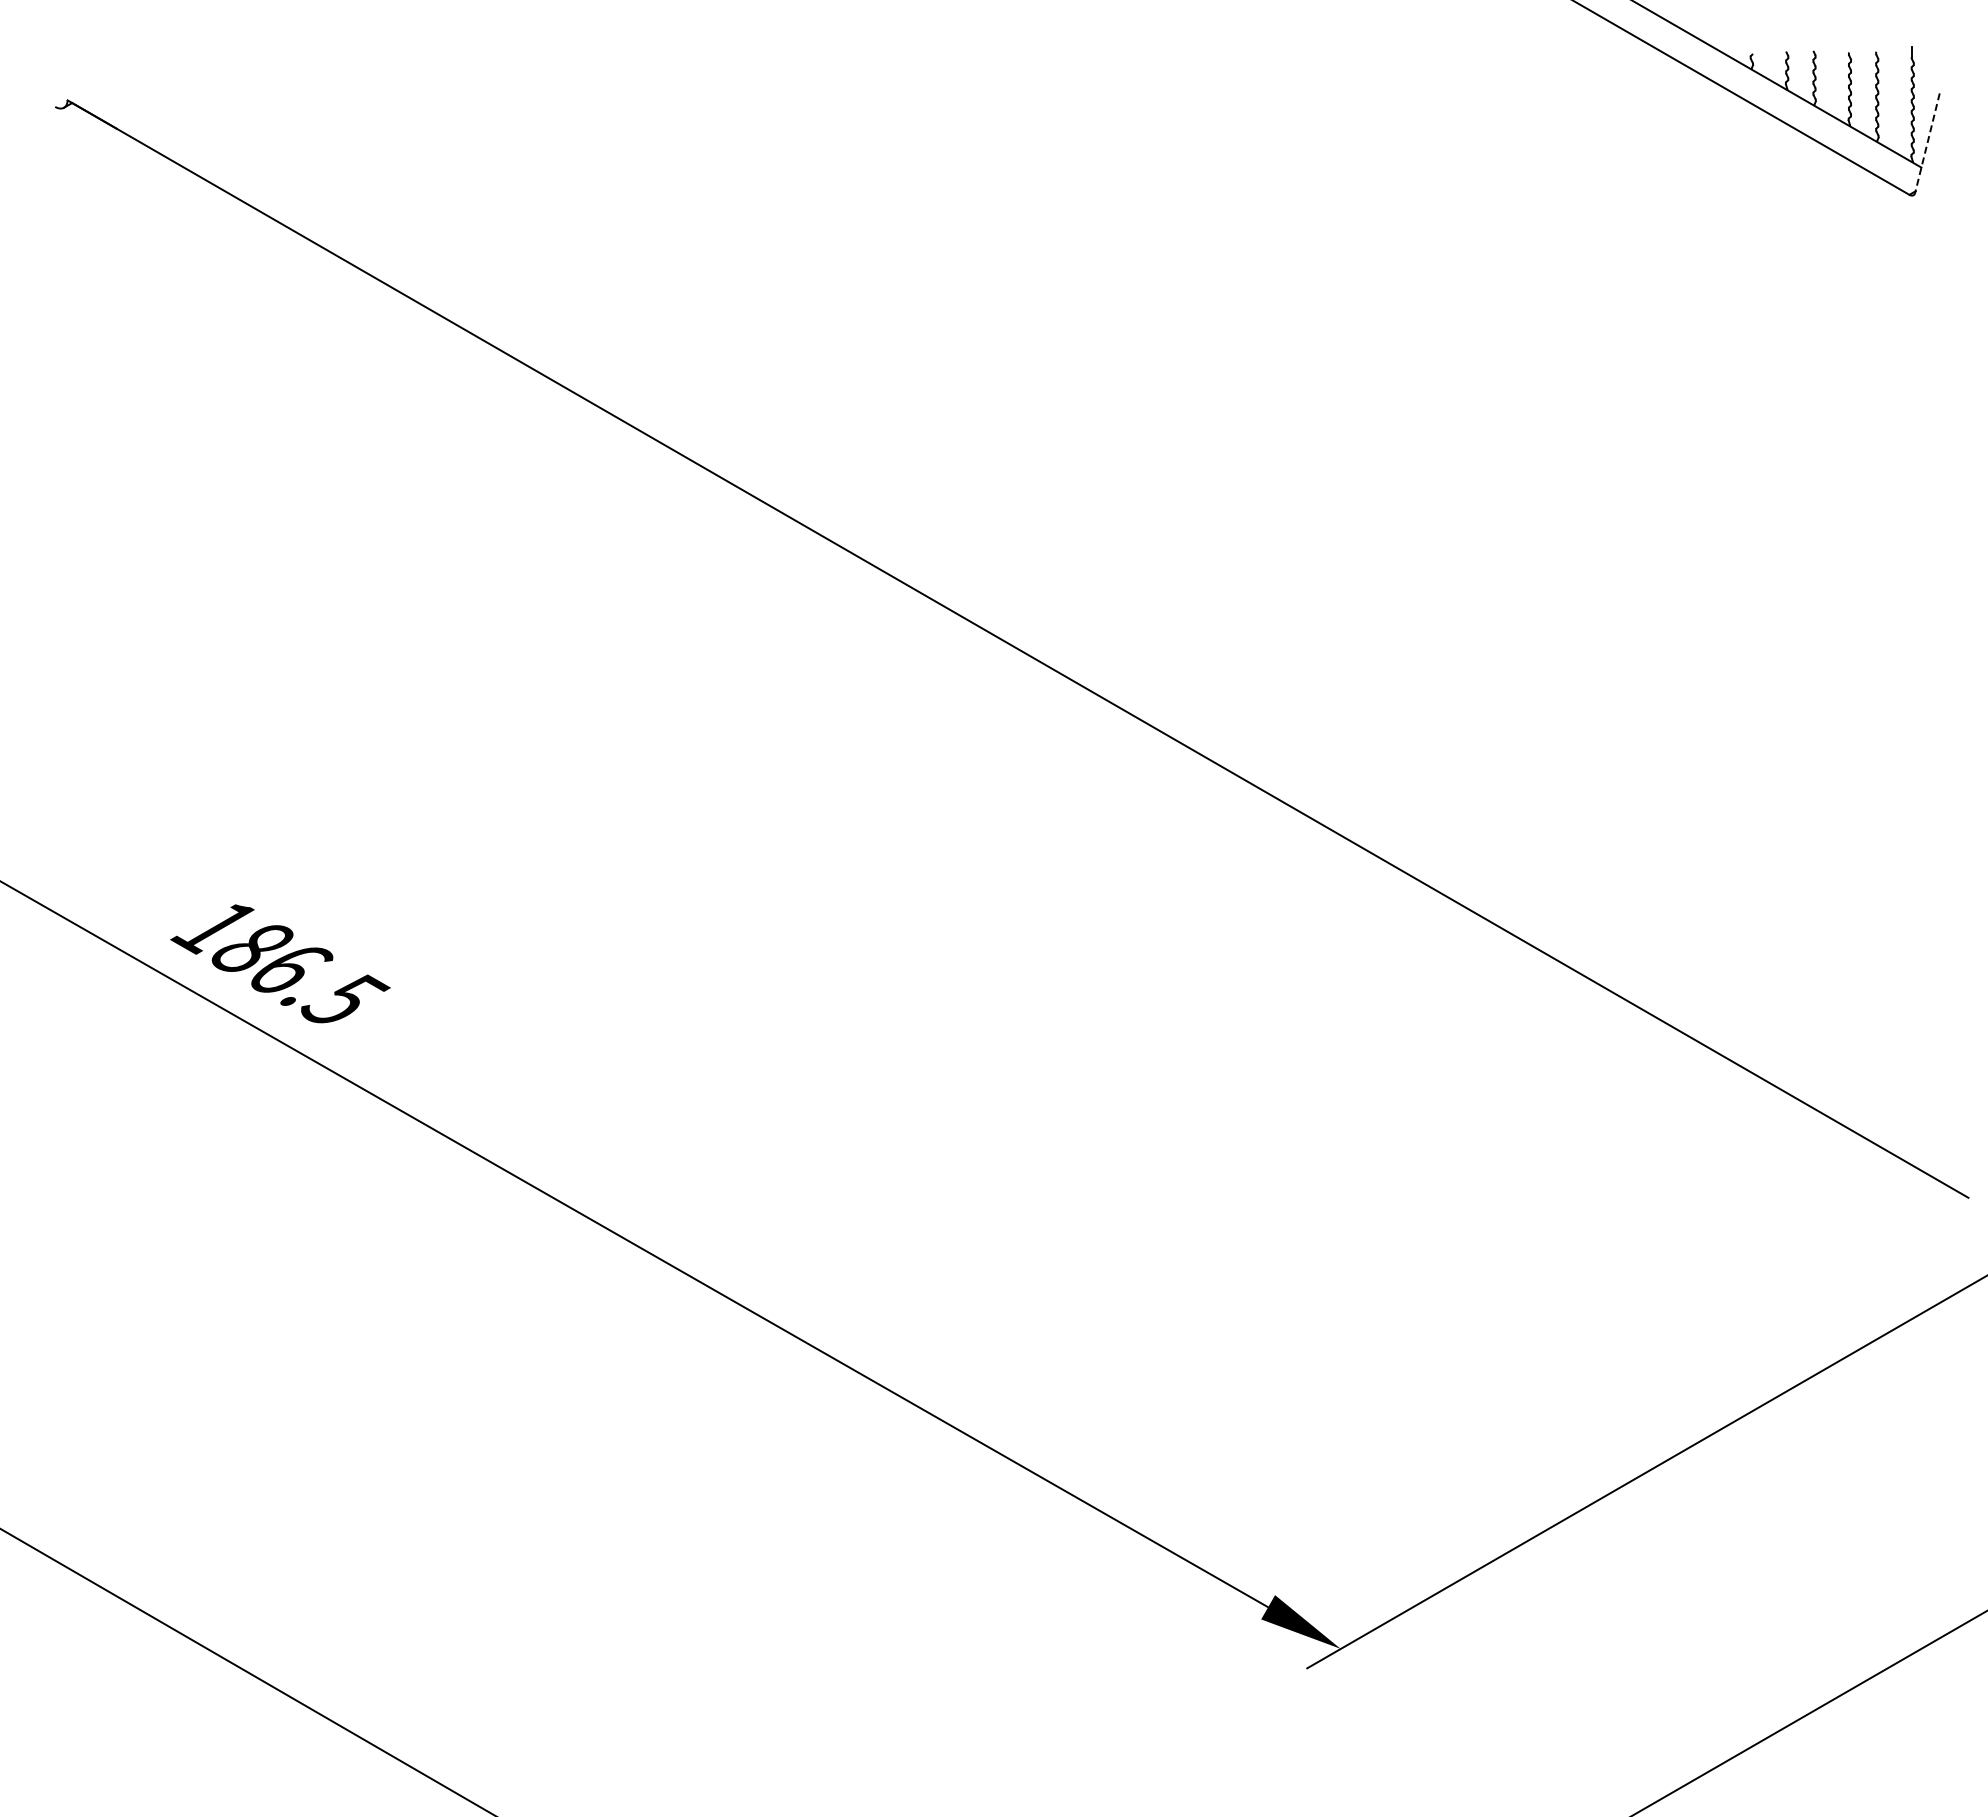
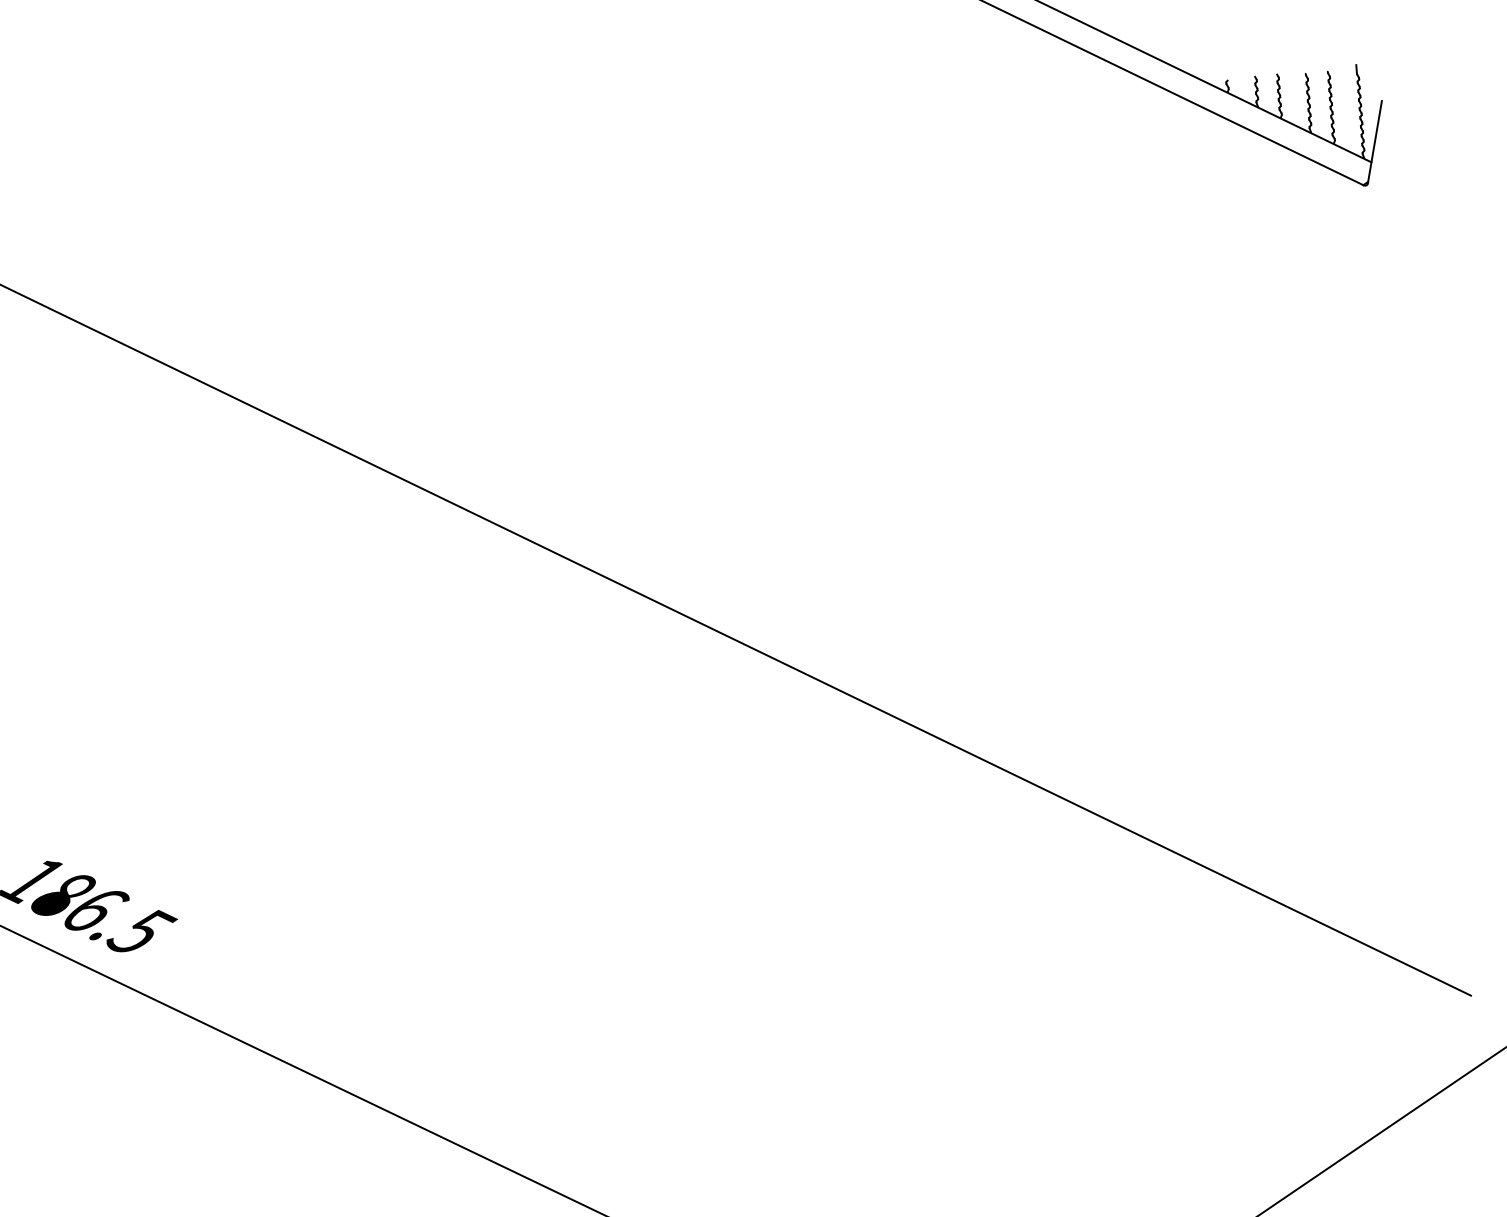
line: (1927, 143) -> (1374, 142), dashed -> solid

